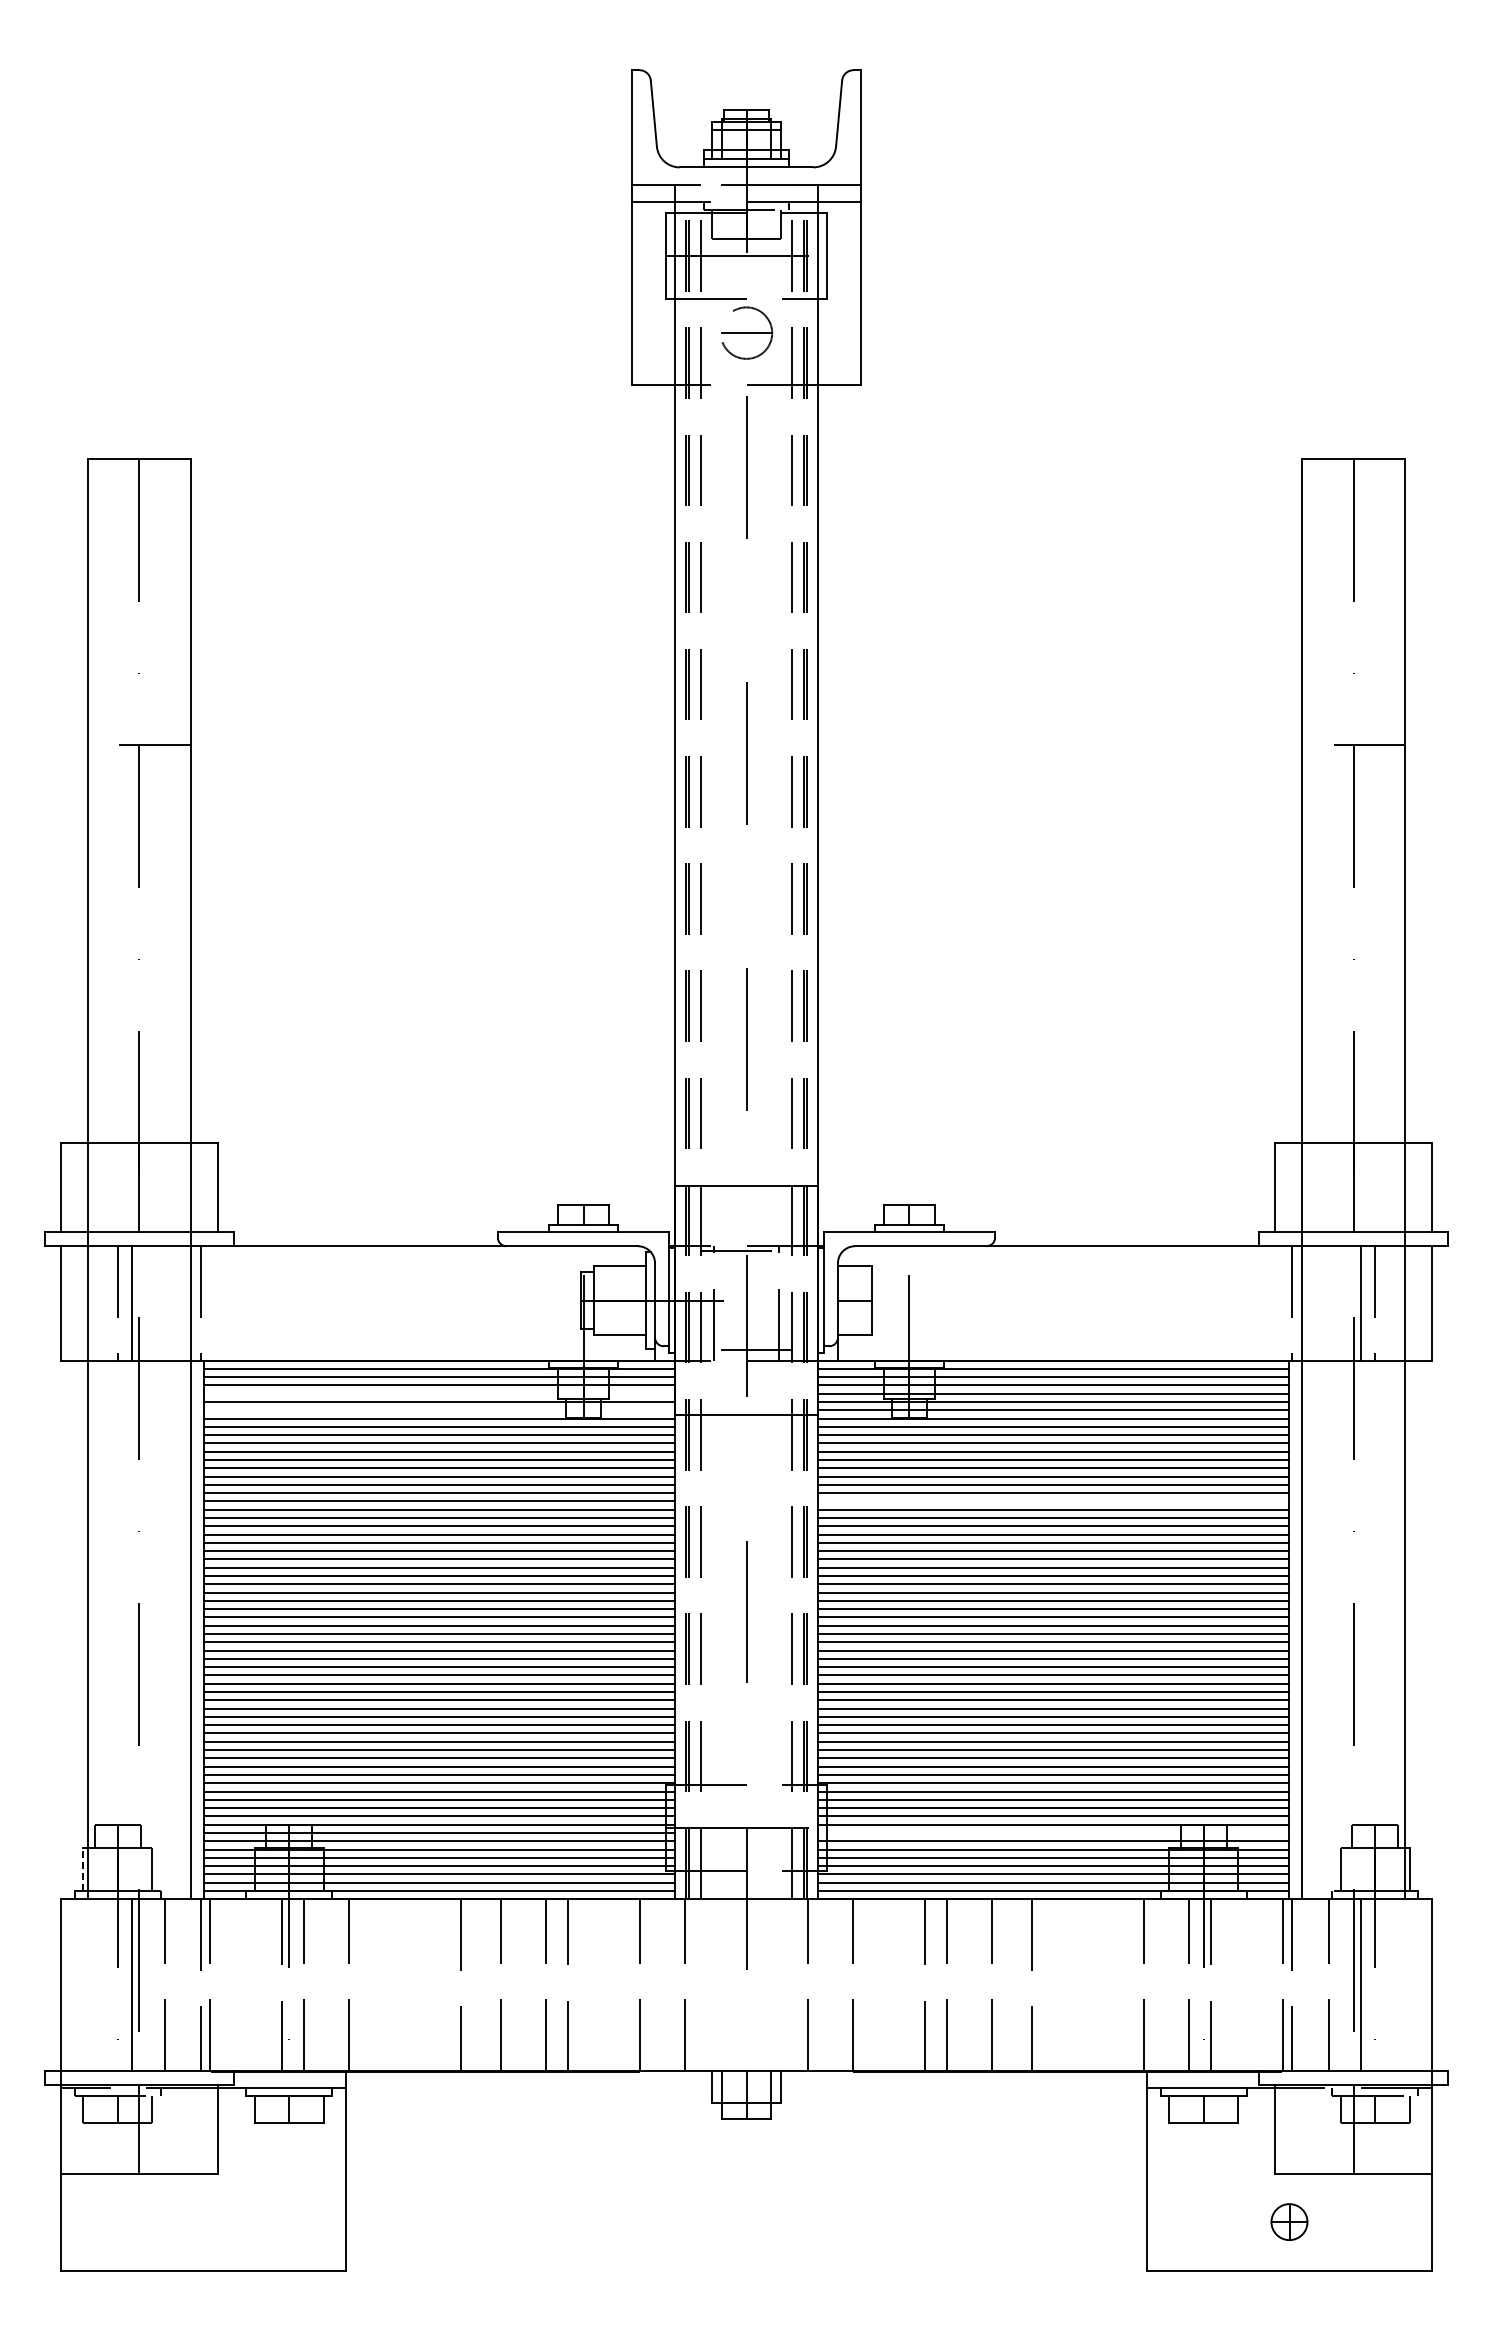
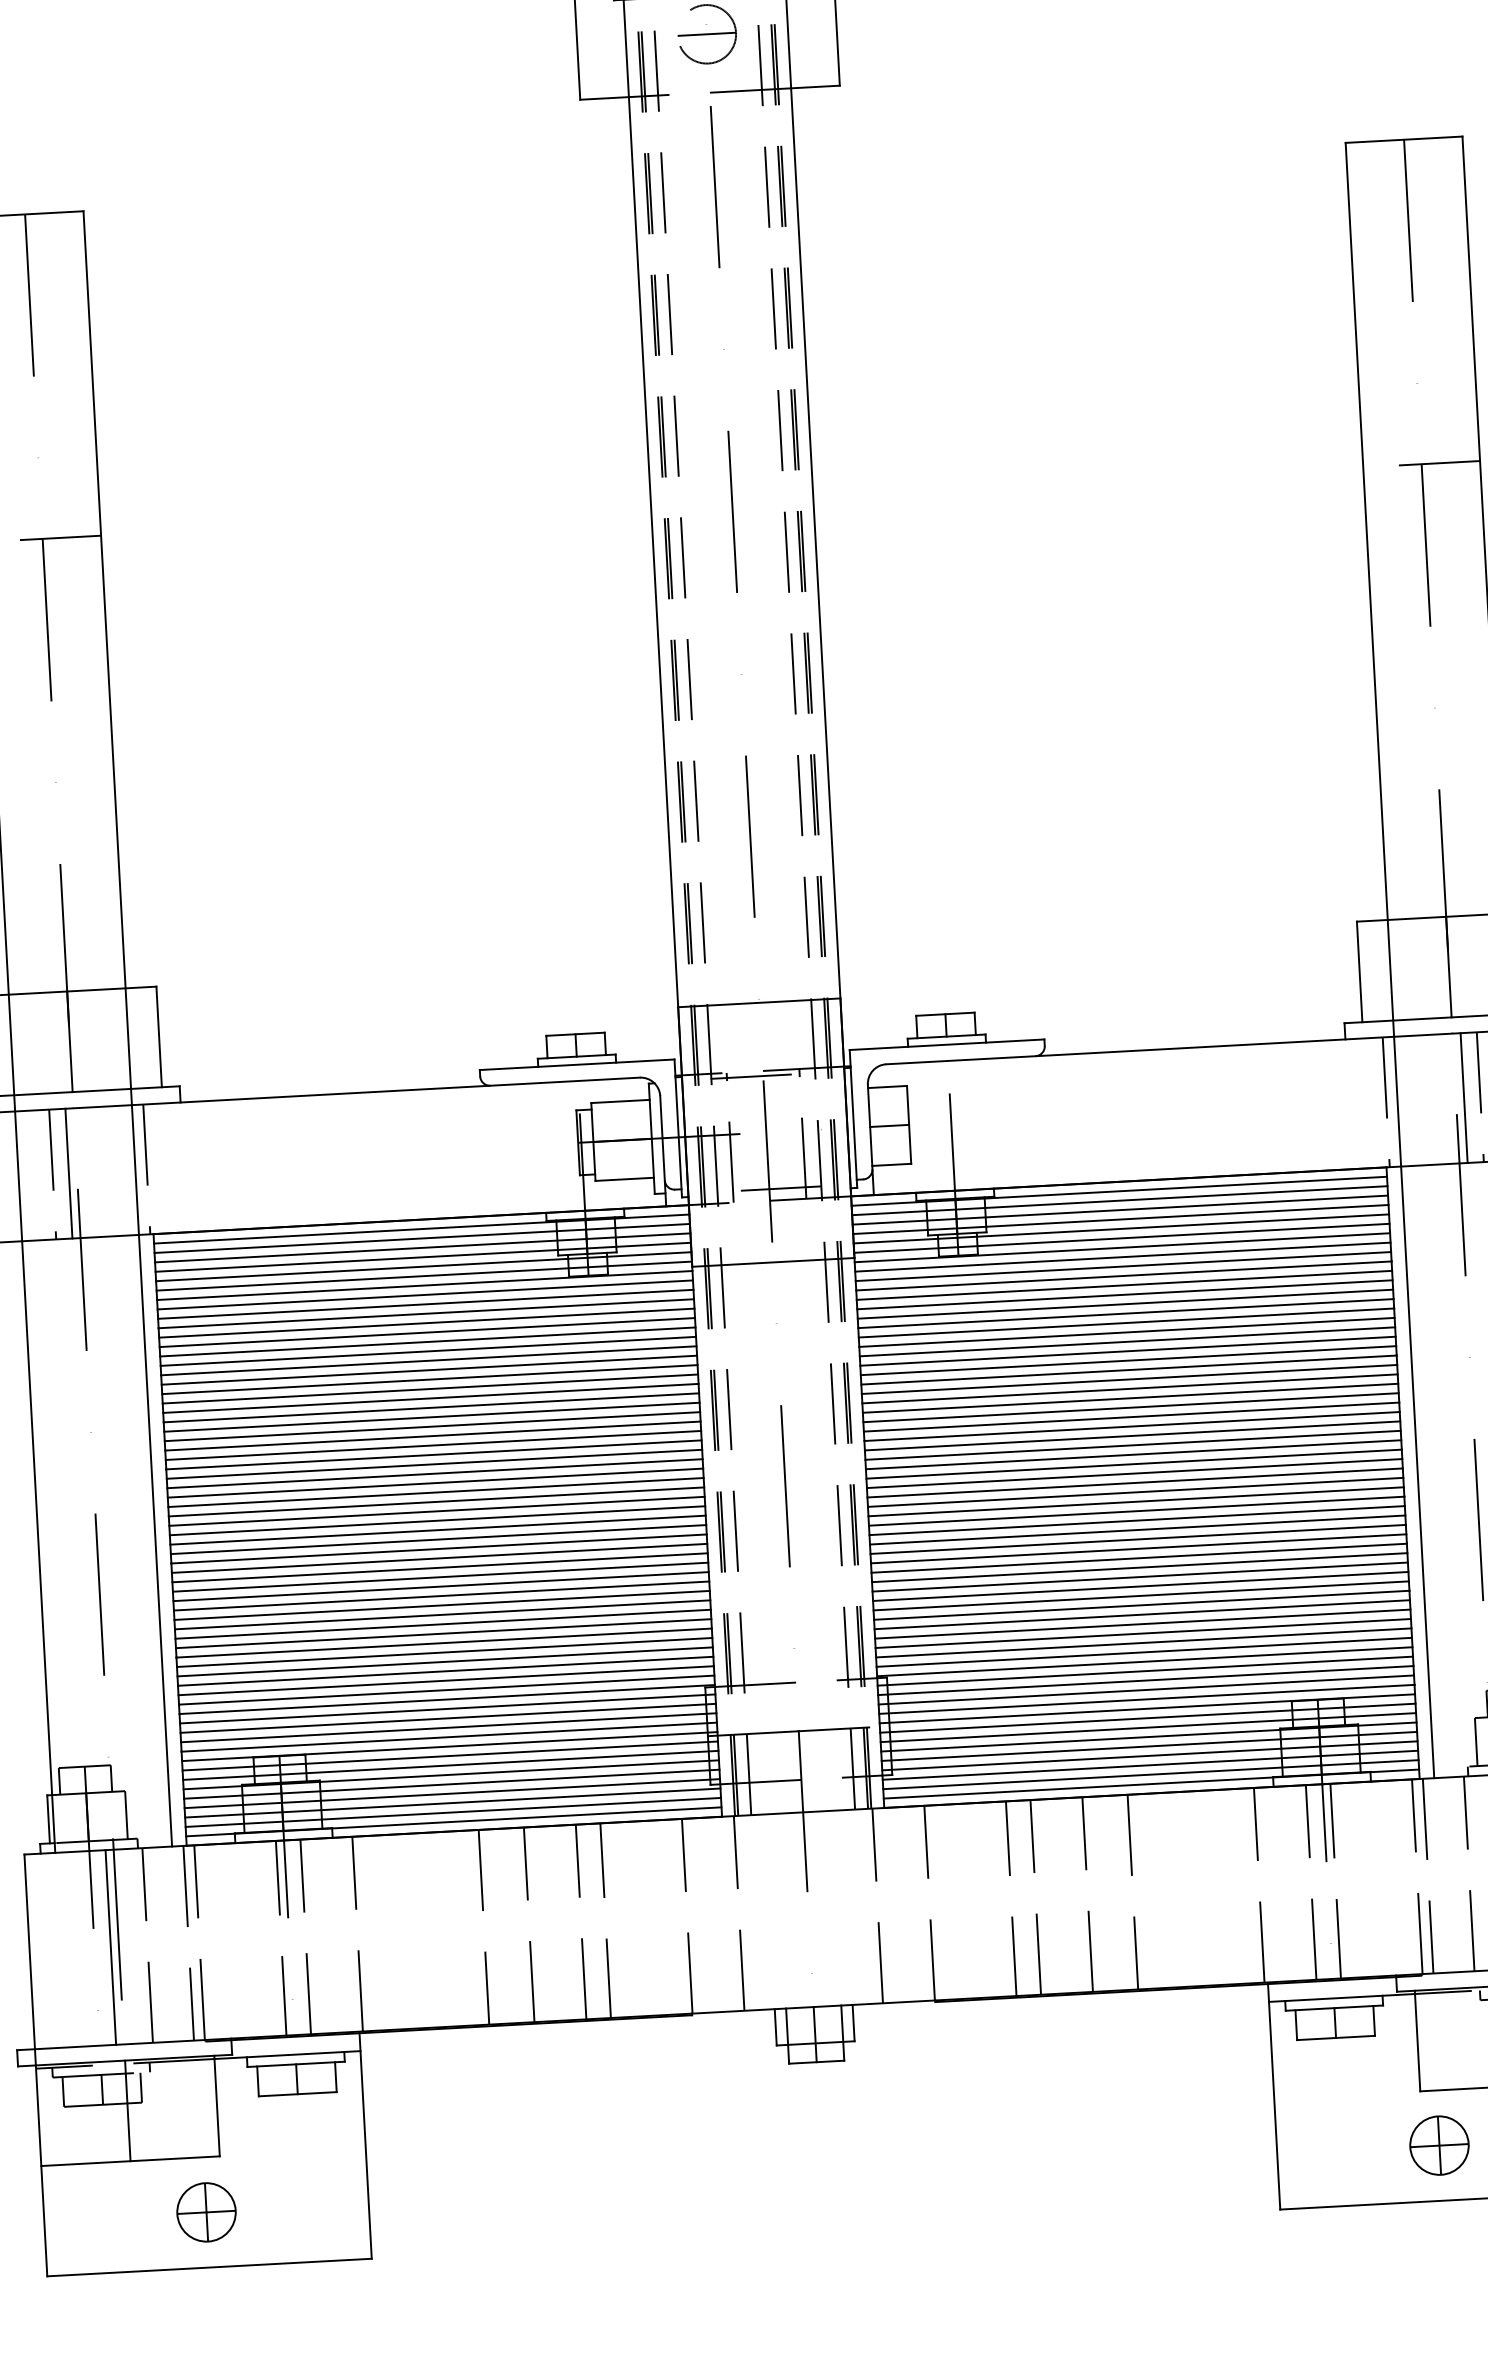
line: (439, 1393) -> (423, 1257), added
line: (439, 1410) -> (424, 1276), added
line: (1053, 1501) -> (1127, 1341), added
line: (1053, 1832) -> (1147, 1717), added
line: (83, 1869) -> (48, 1819), dashed -> solid
part: (203, 2221) -> (206, 2211), added
part: (1289, 2221) -> (1439, 2144), size x1.43

